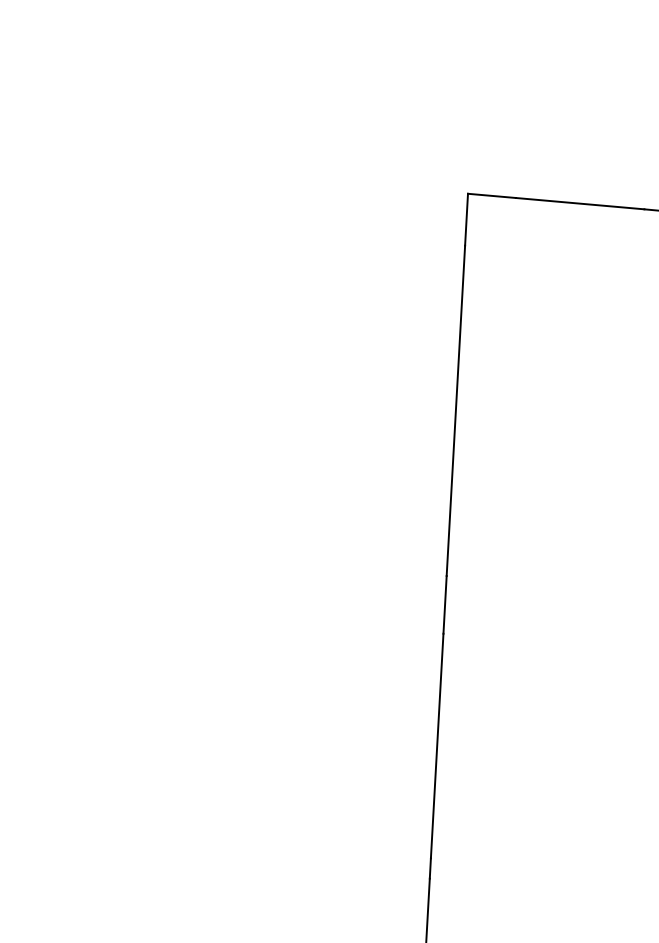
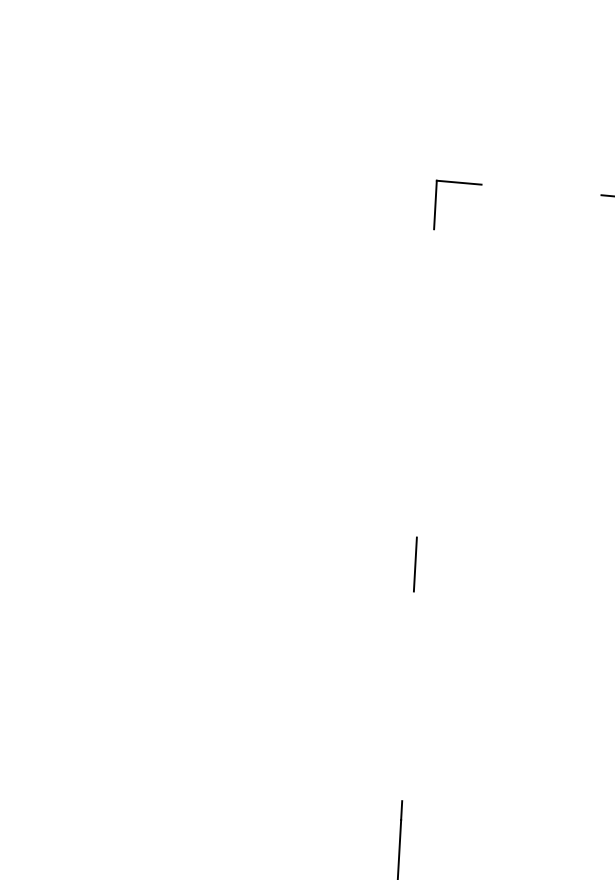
line: (580, 203) -> (541, 189), removed
line: (455, 410) -> (425, 383), removed
line: (436, 746) -> (407, 696), removed

